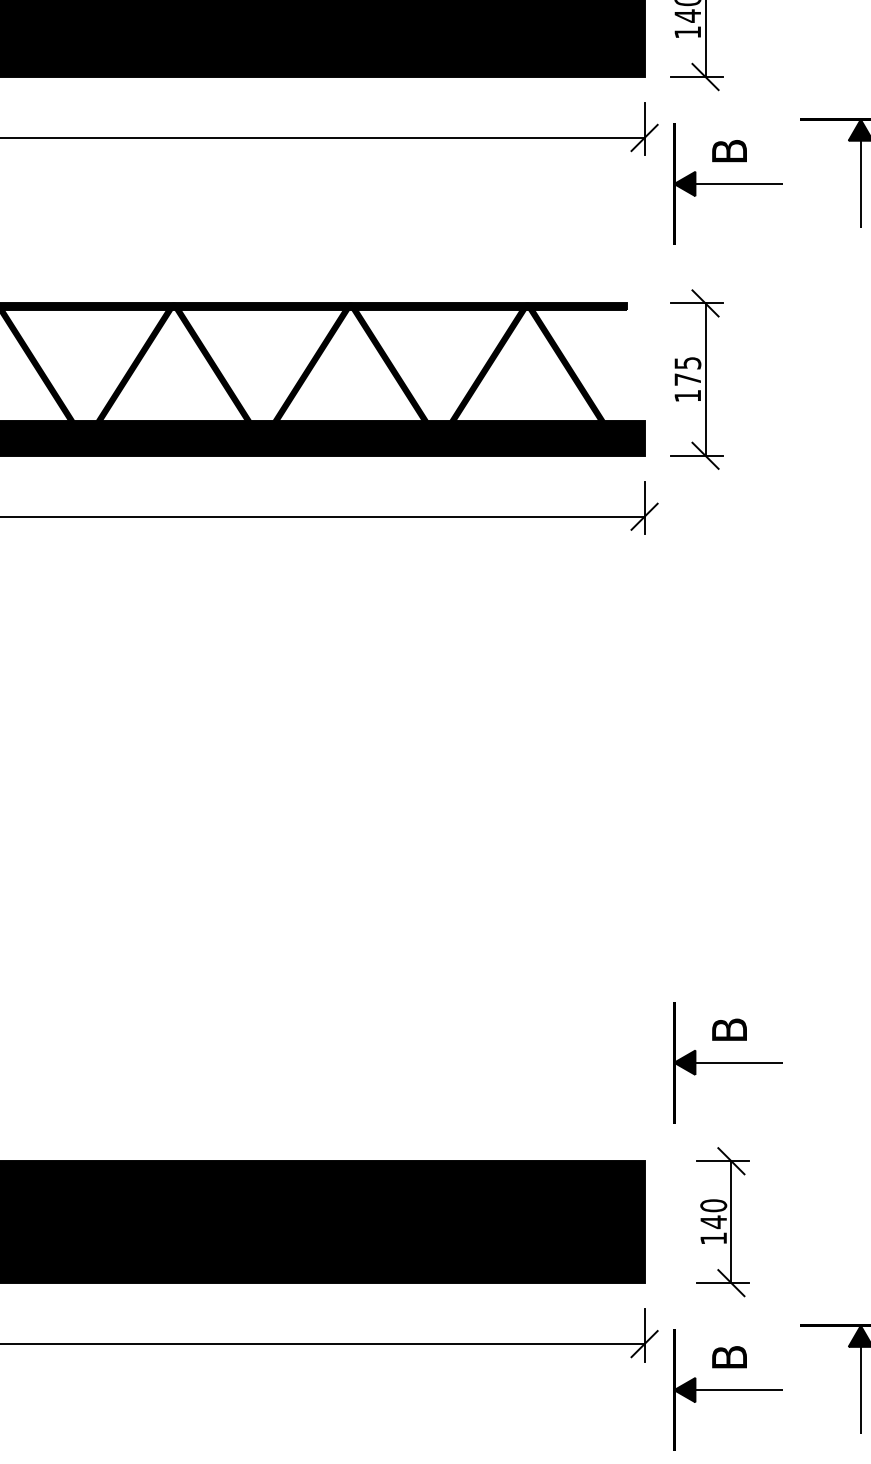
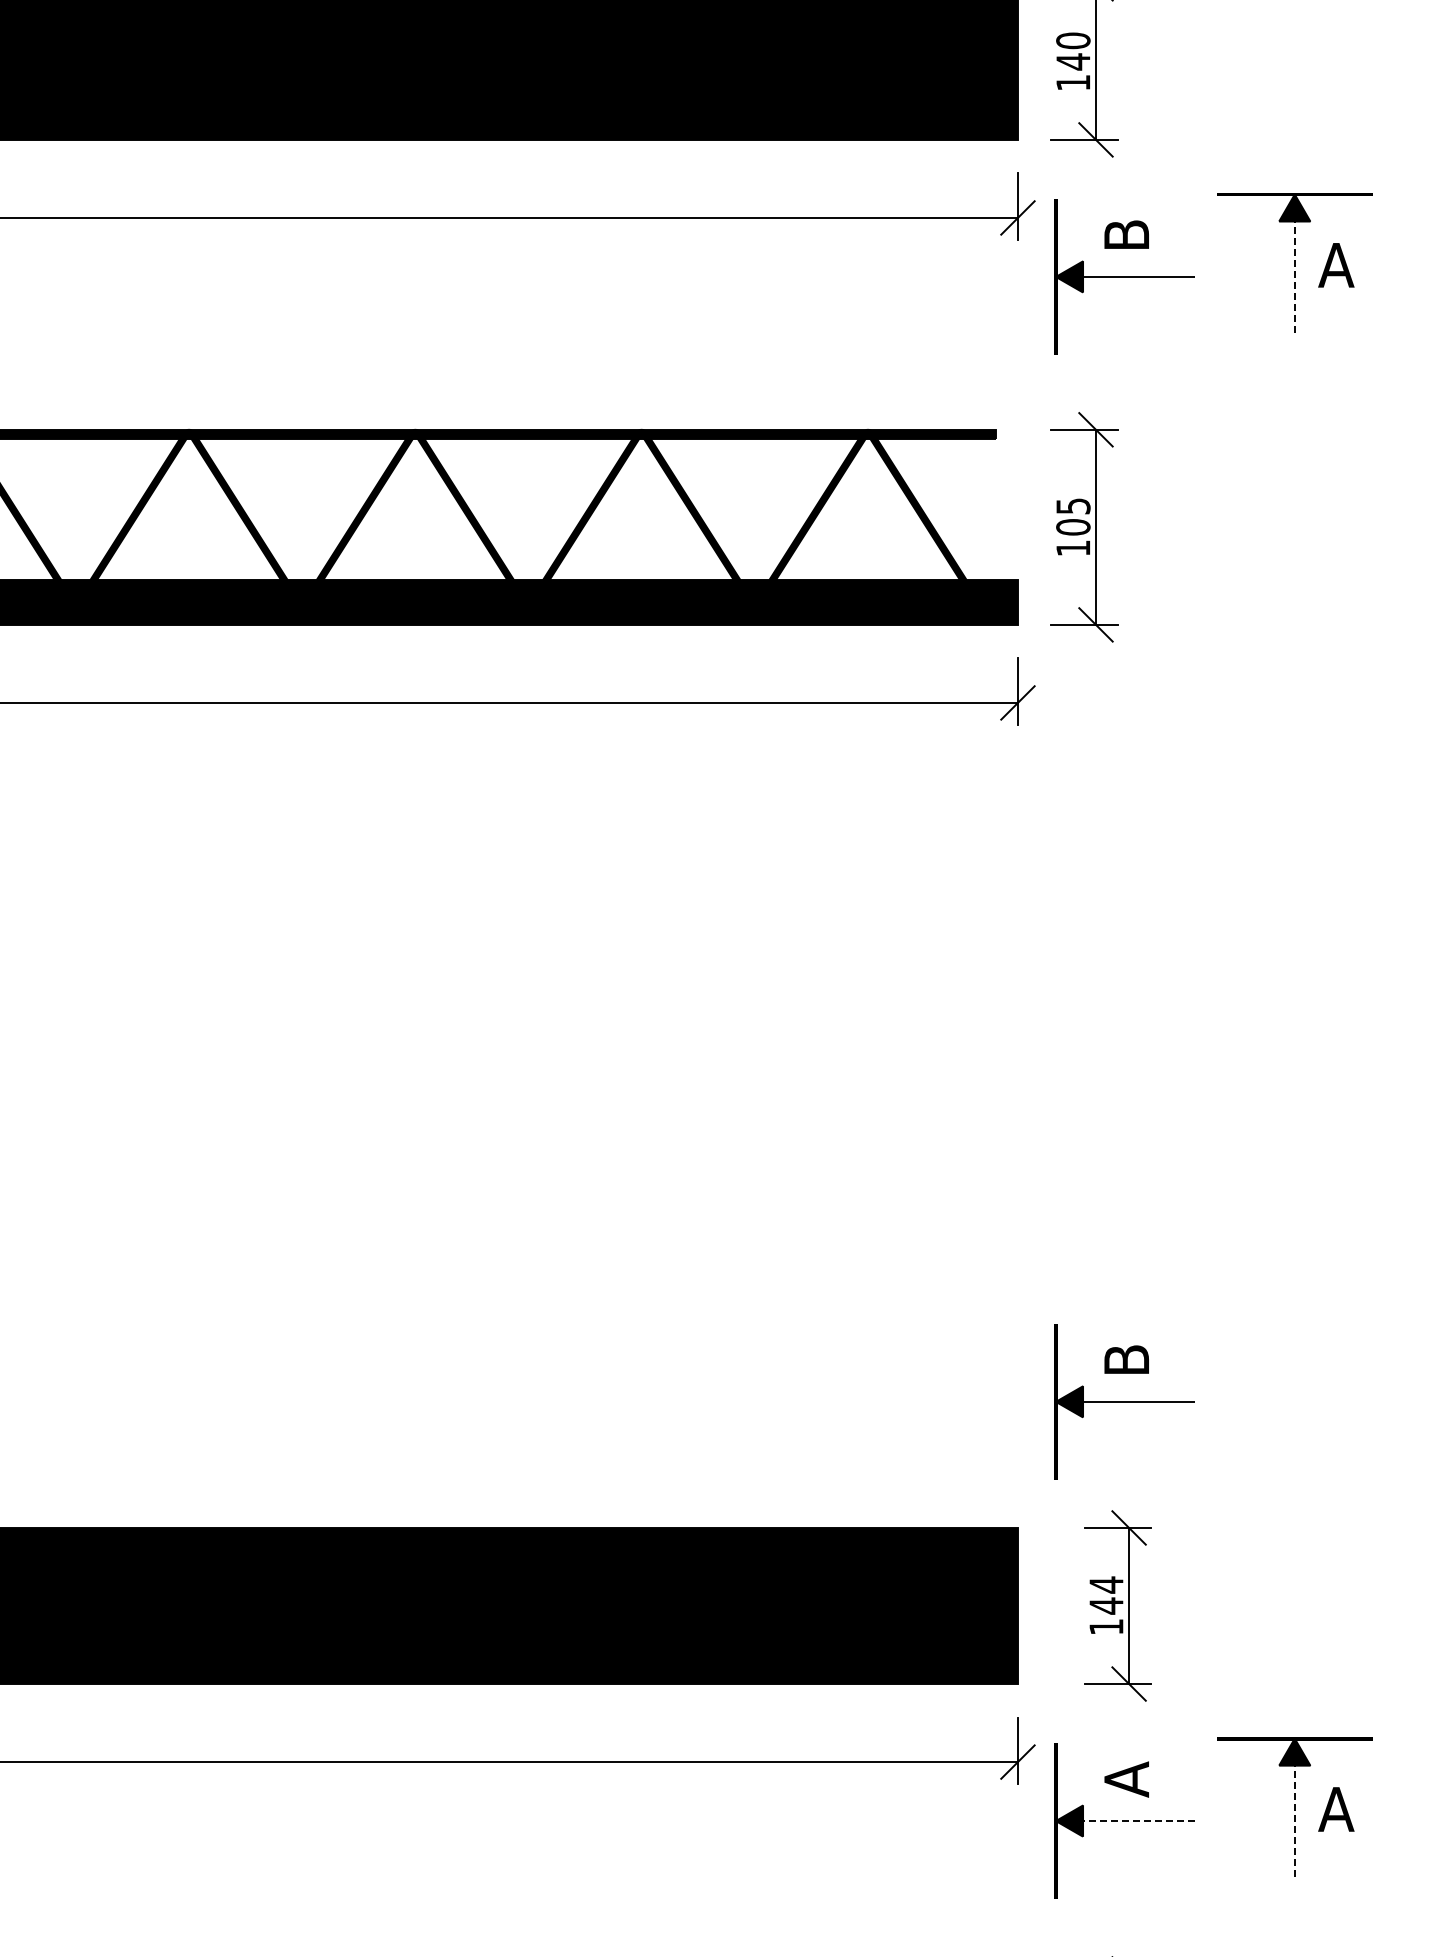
line: (860, 184) -> (1294, 277), solid -> dashed
text: (687, 379) -> (1073, 527), 175 -> 105
text: (713, 1205) -> (1106, 1584), 140 -> 144
text: (729, 1357) -> (1126, 1779), B -> A
line: (738, 1390) -> (1138, 1821), solid -> dashed
line: (860, 1390) -> (1294, 1821), solid -> dashed

